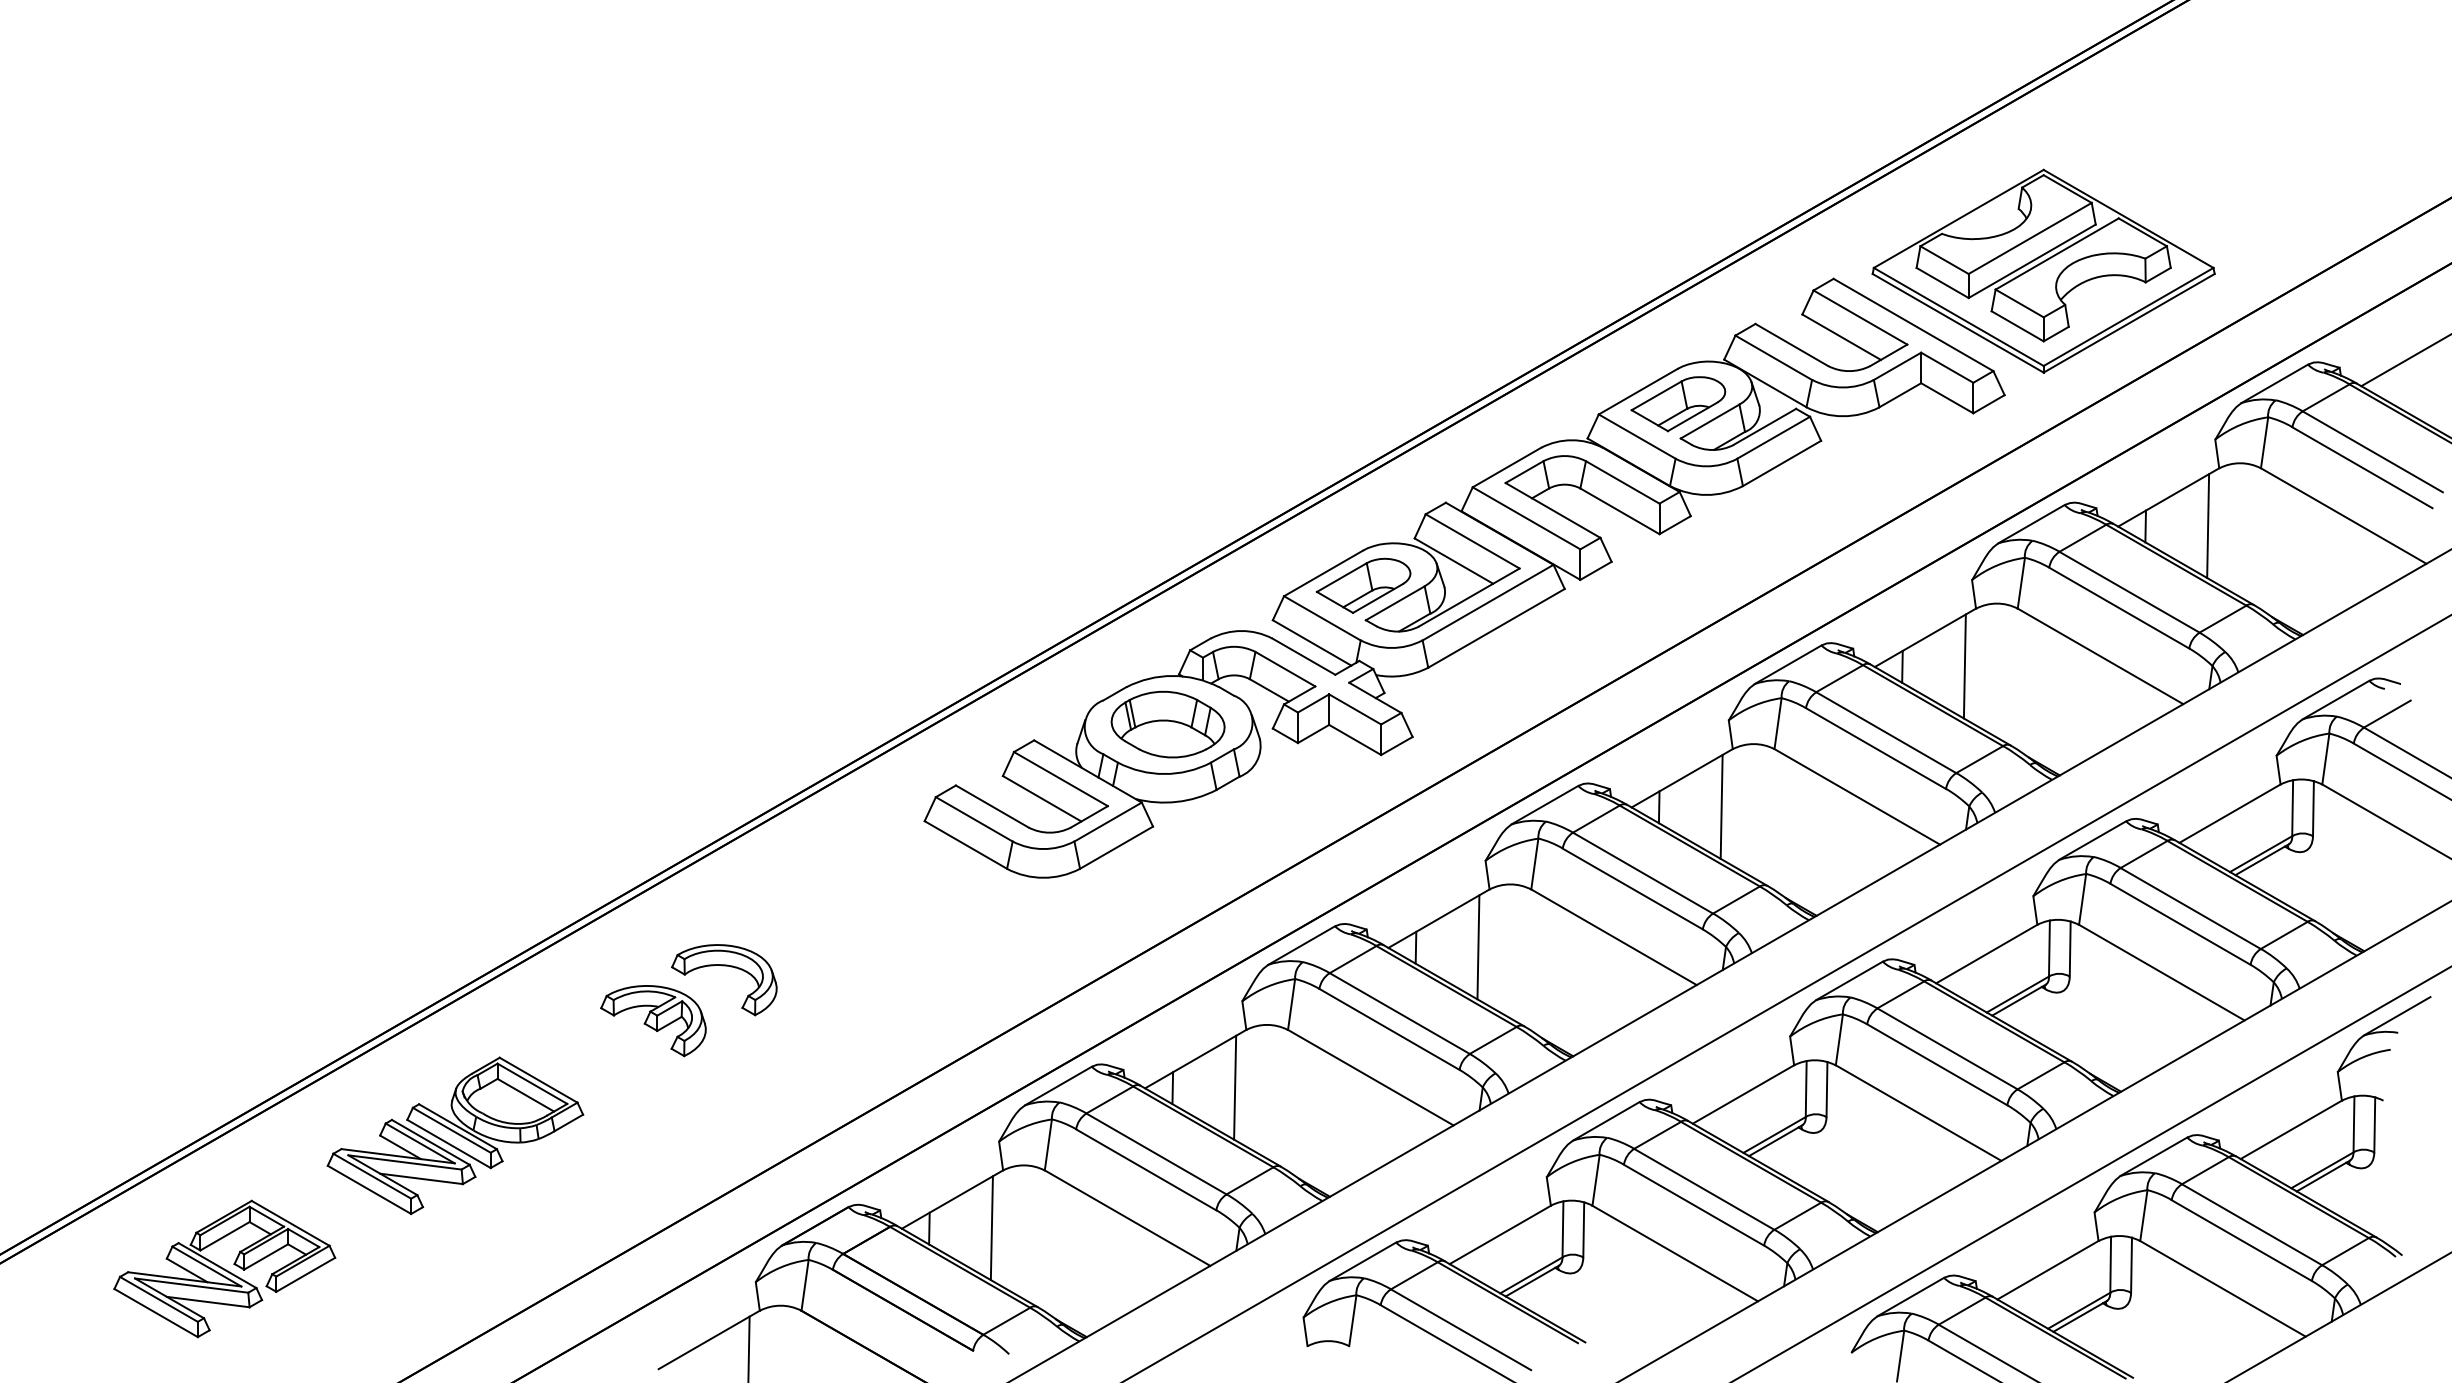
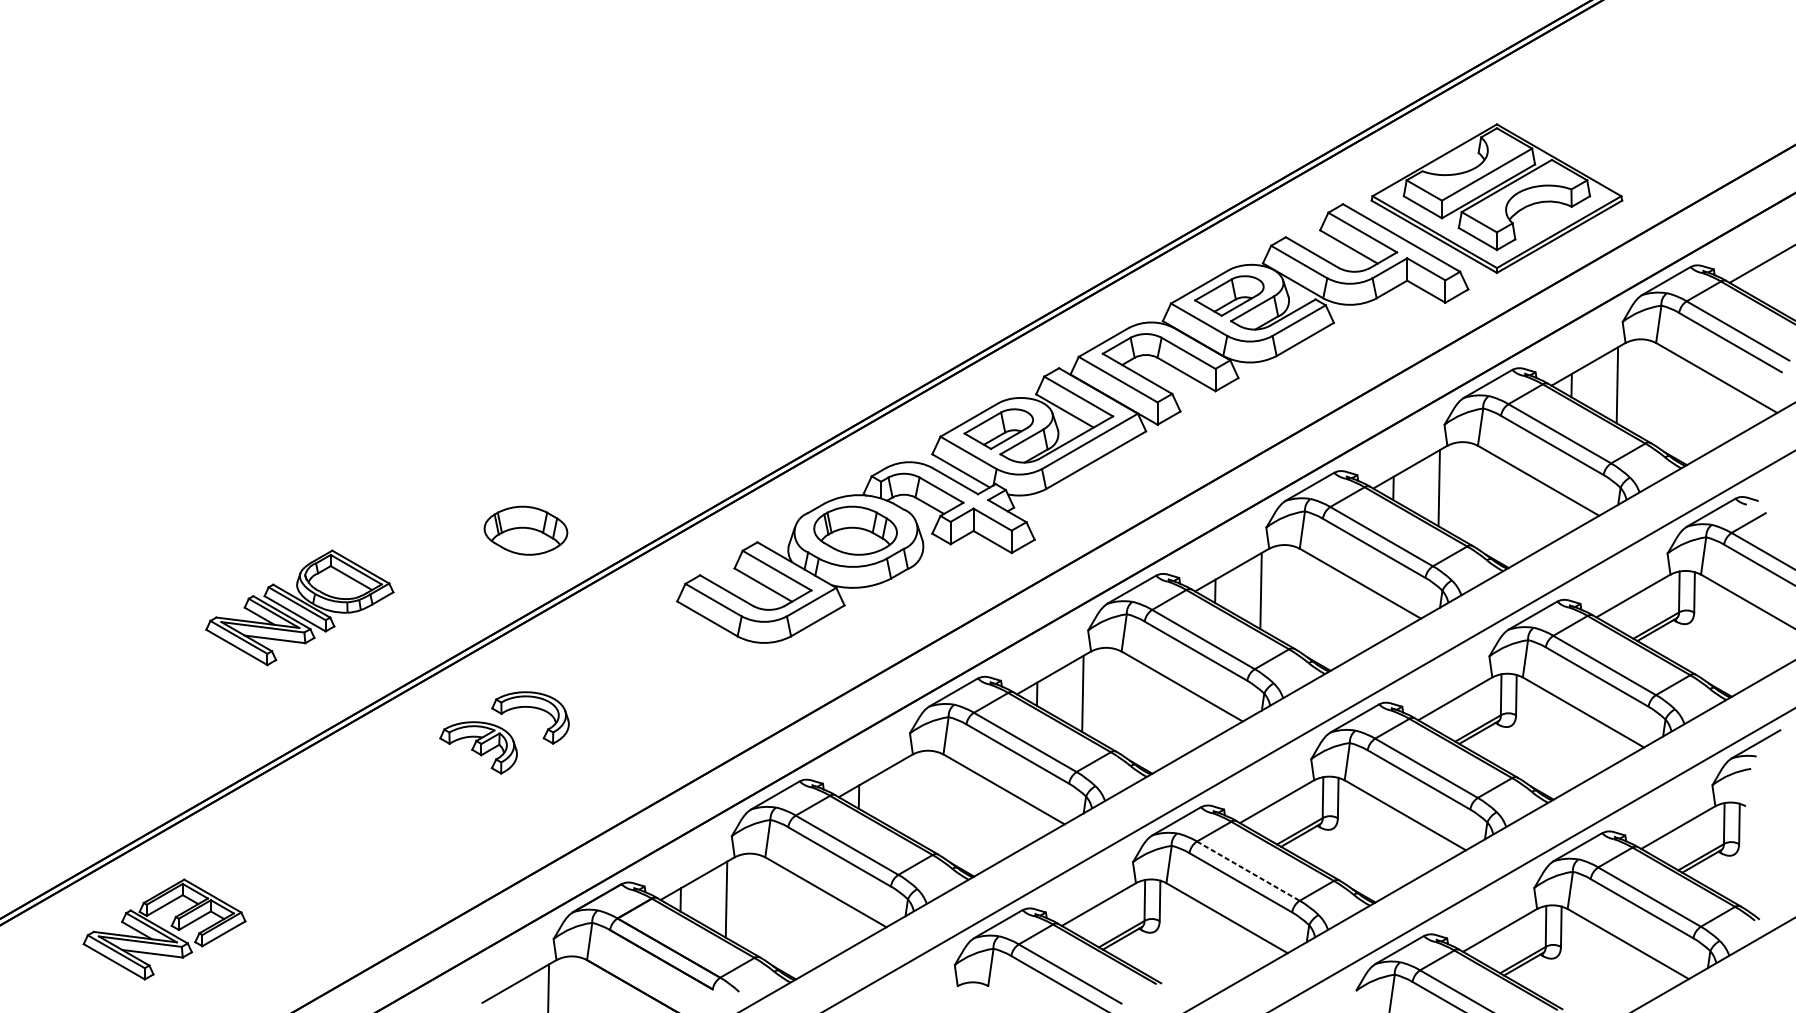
part: (717, 724) -> (525, 530), added
line: (1235, 1087) -> (904, 796), removed
part: (455, 1135) -> (299, 607), moved
line: (1704, 1189) -> (1248, 871), solid -> dashed

